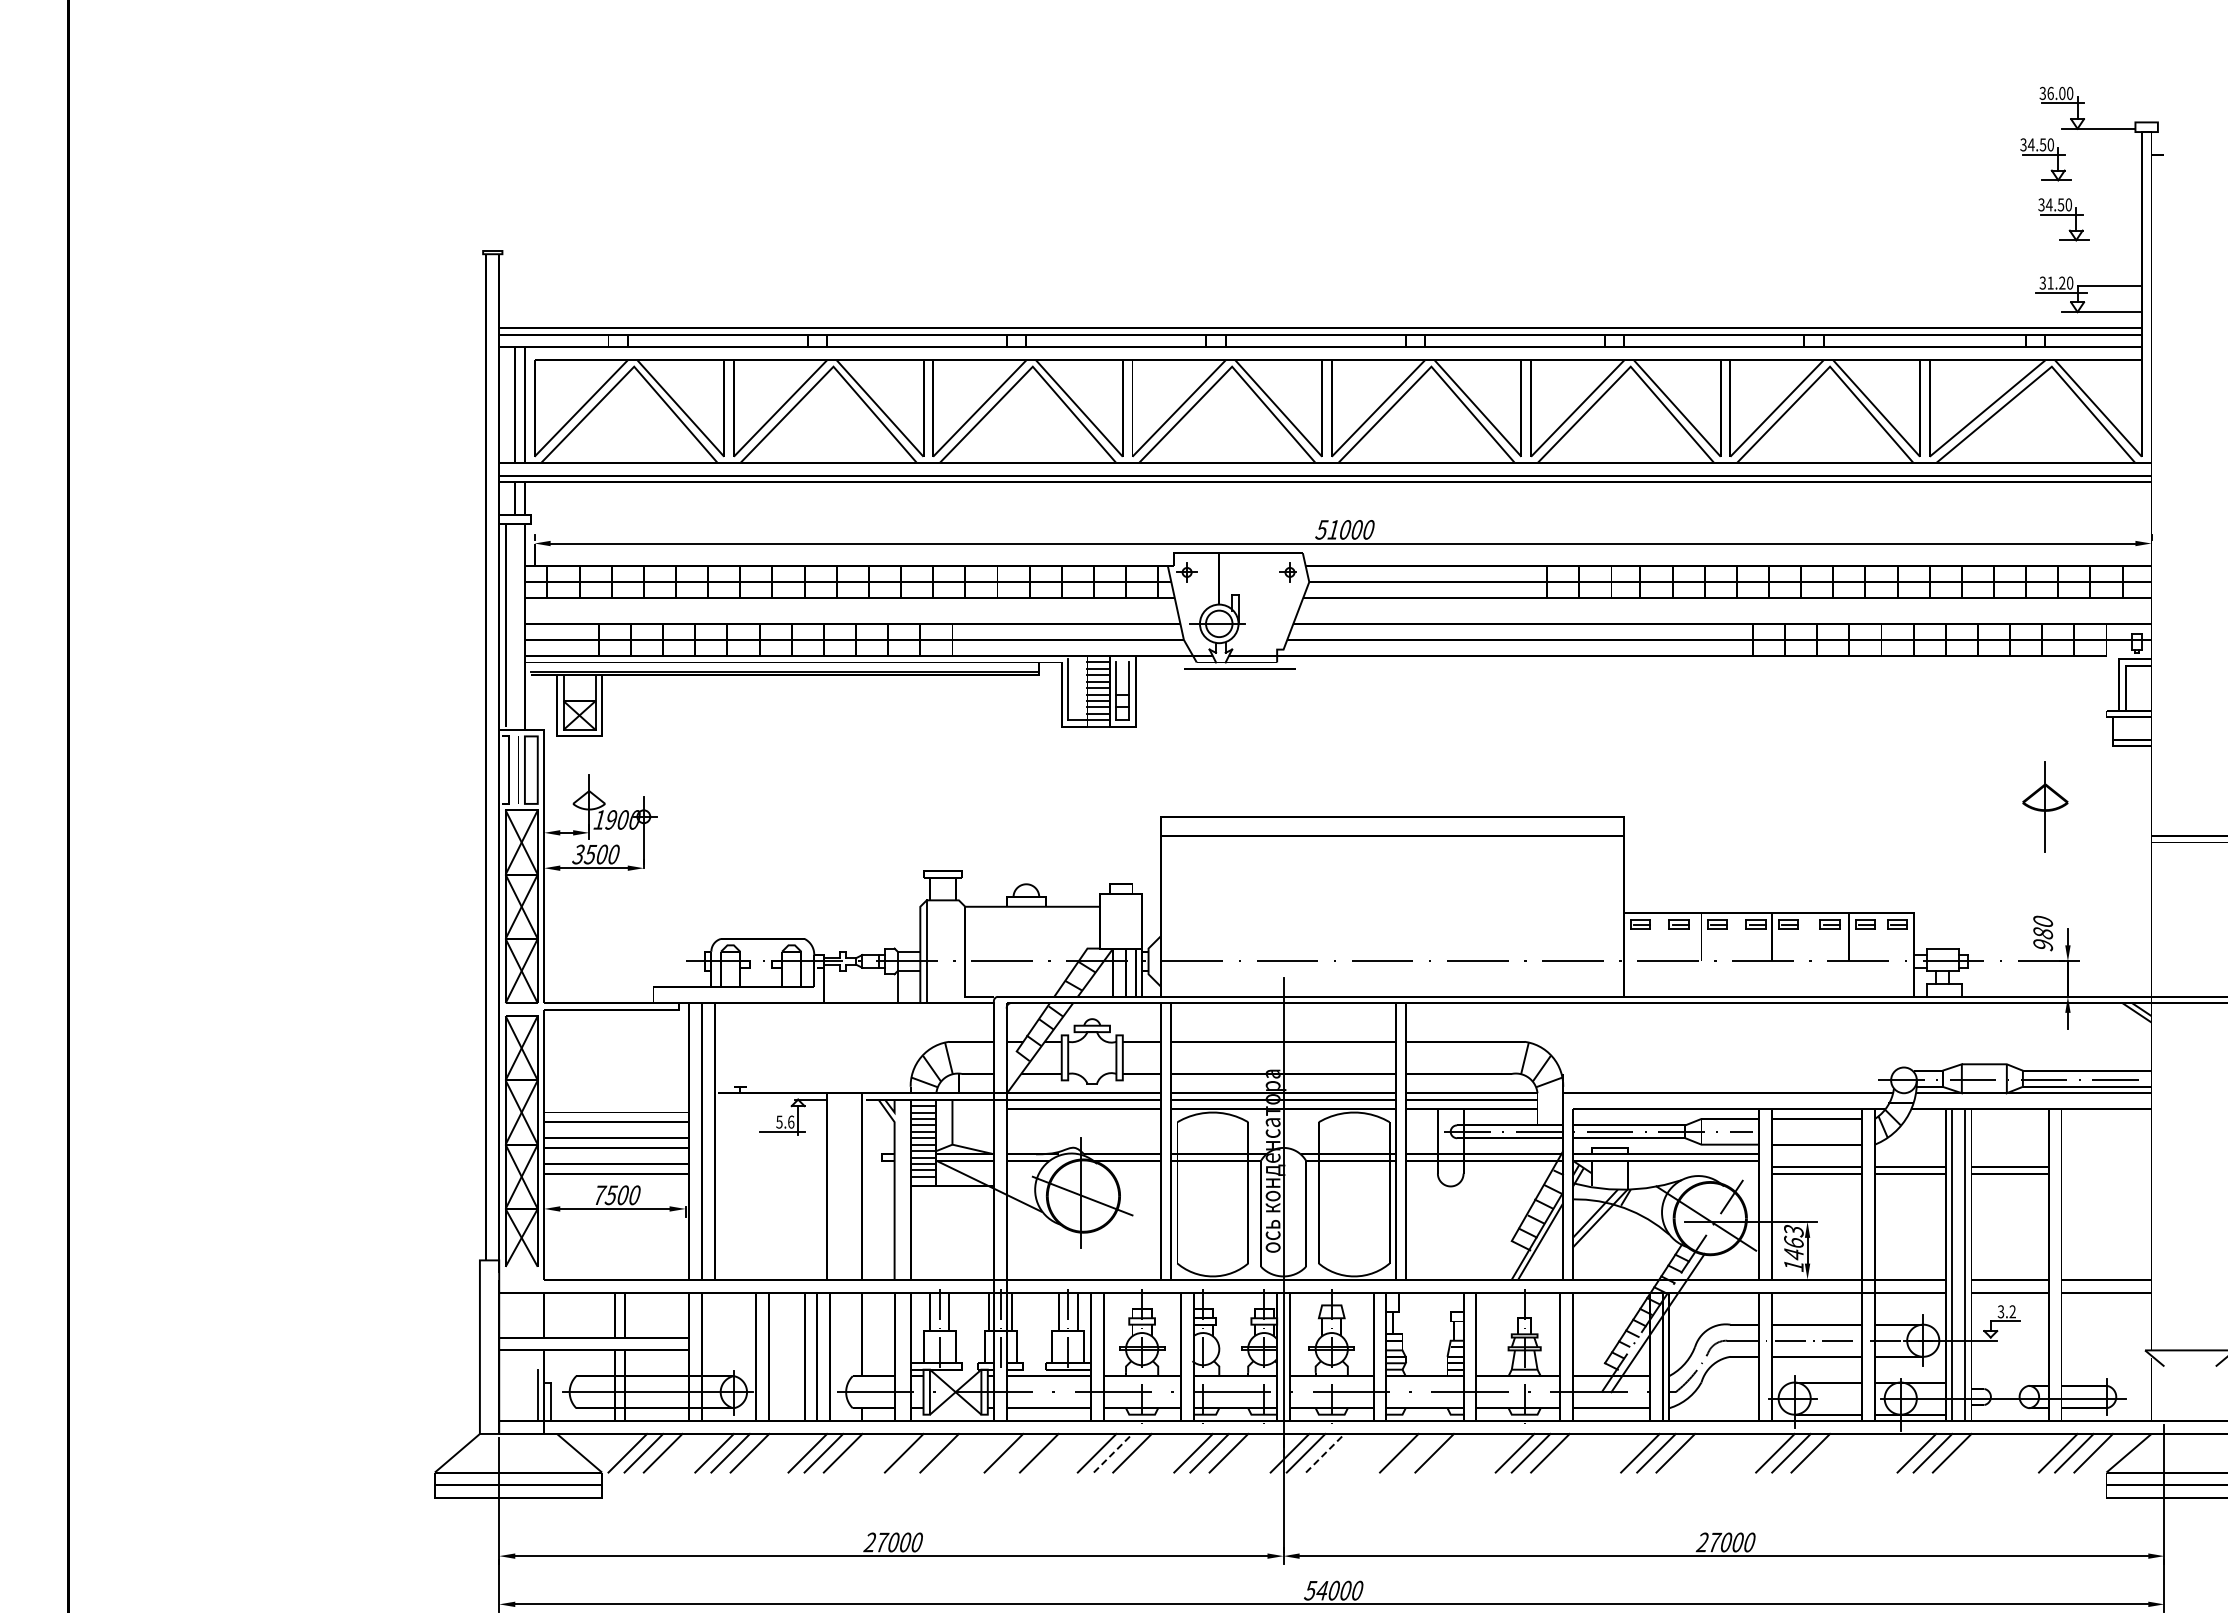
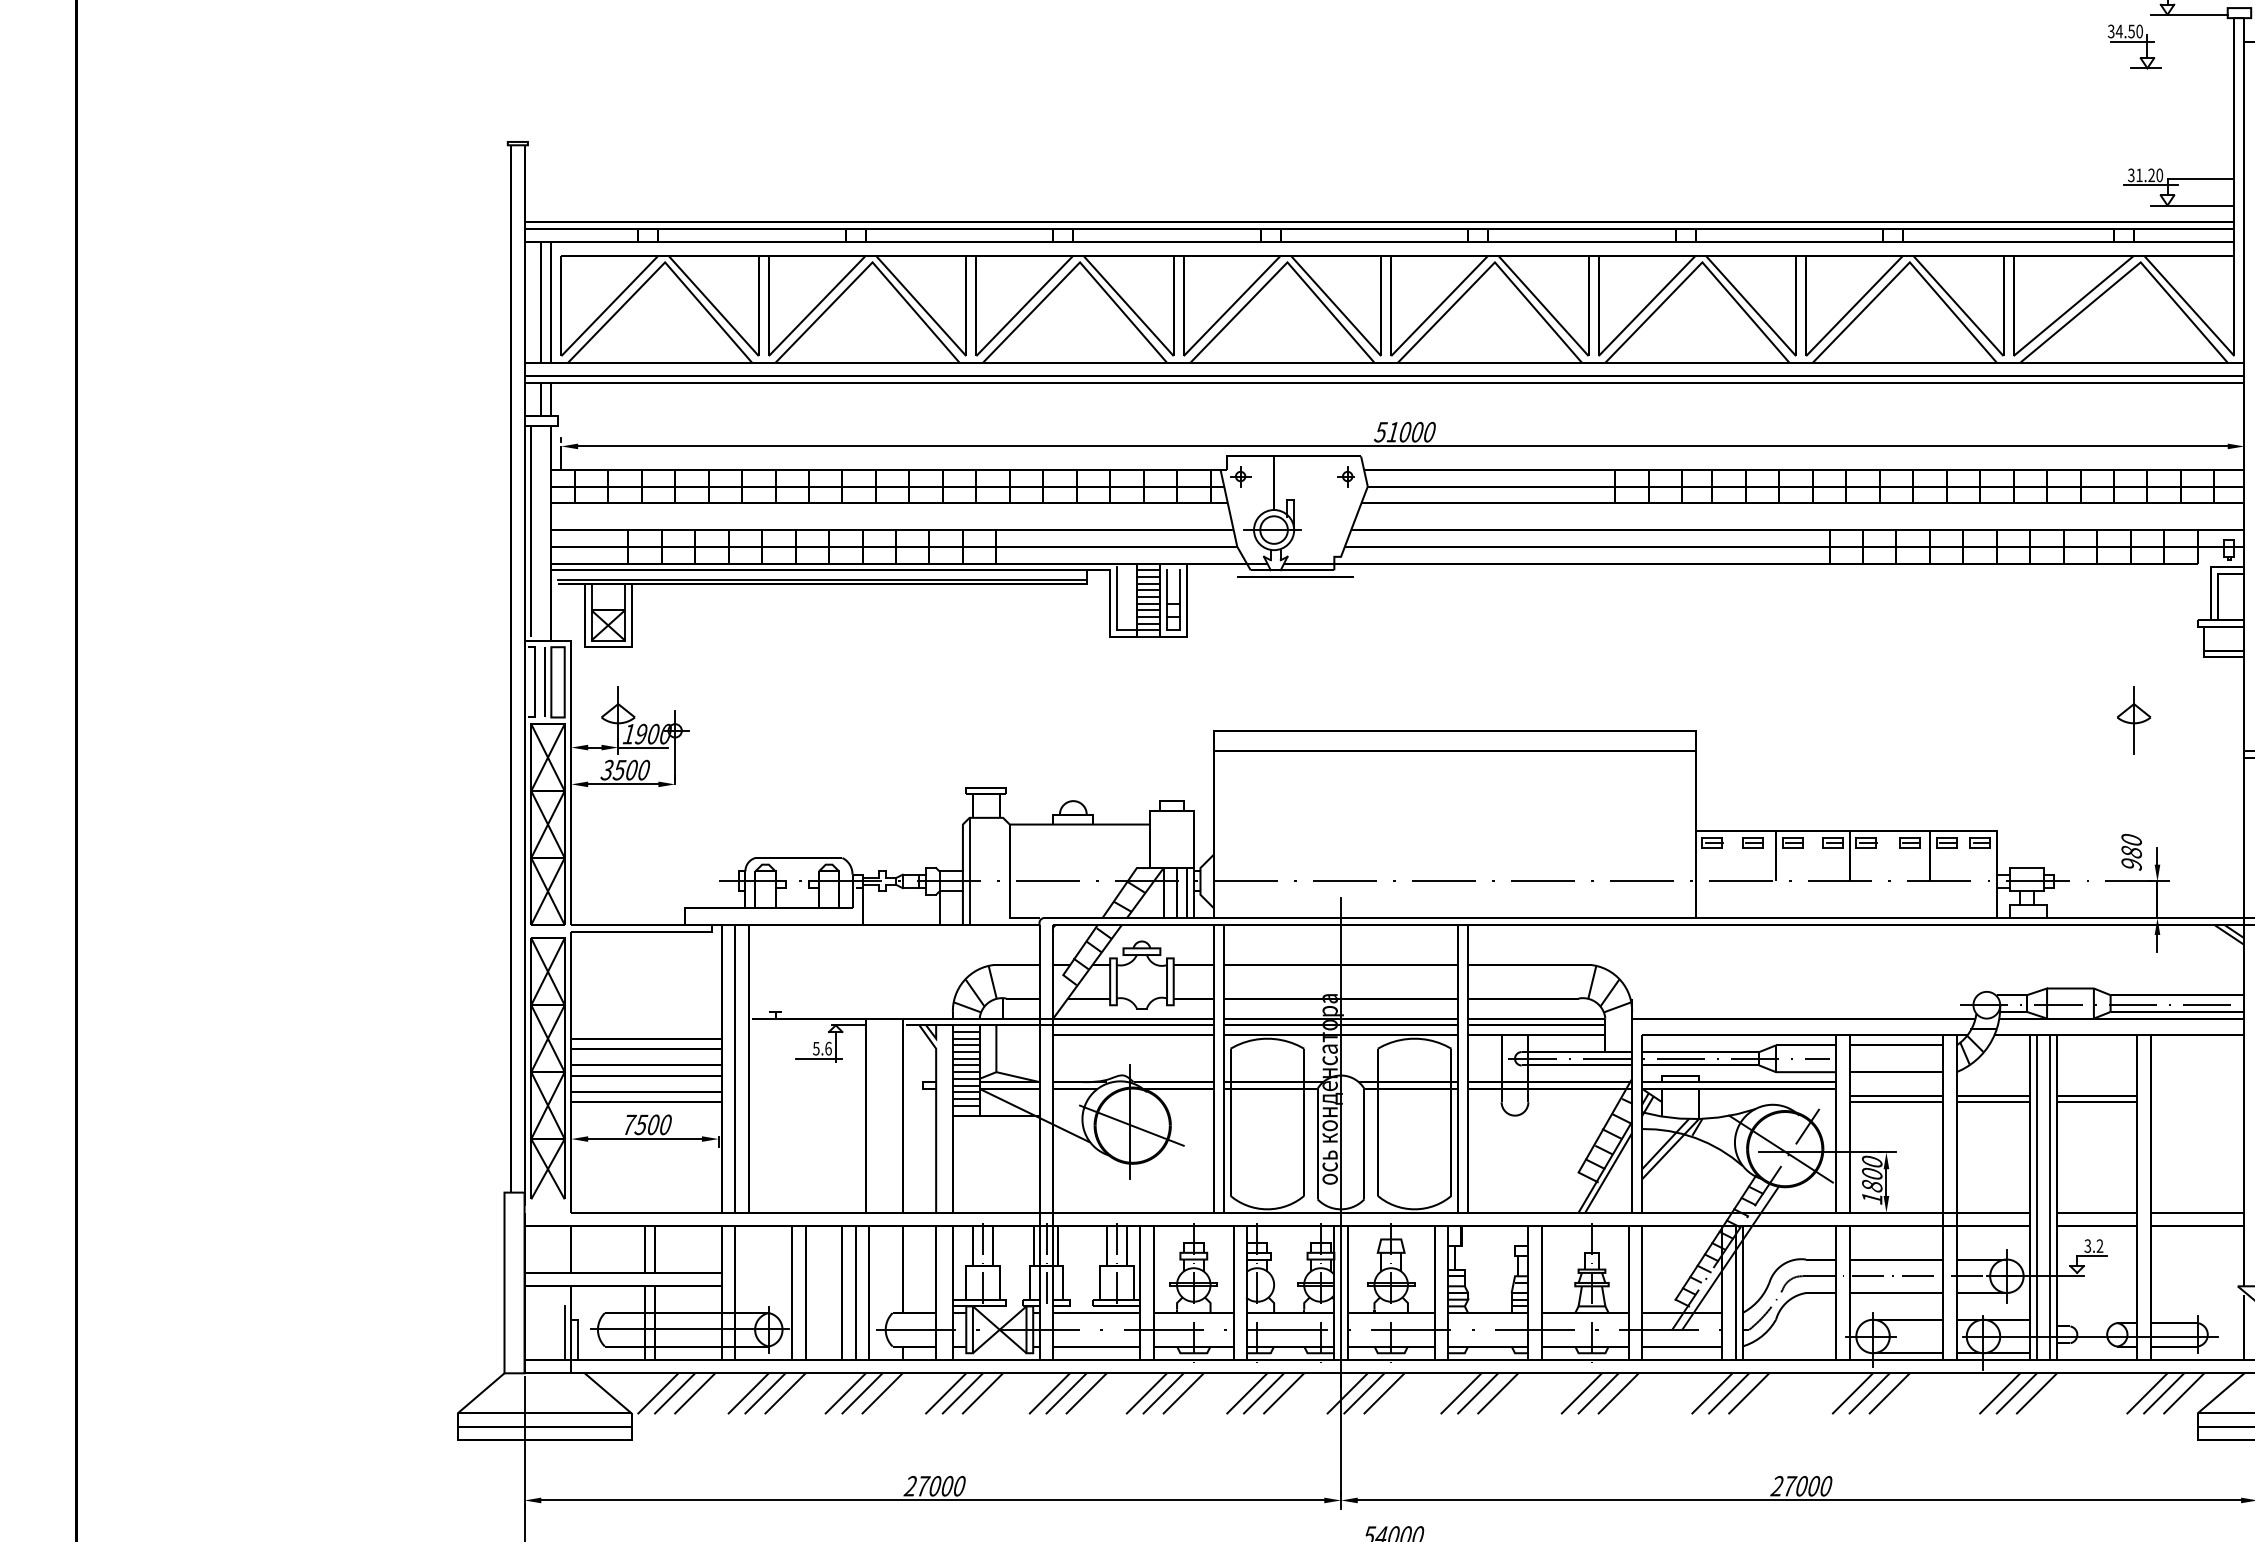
part: (2063, 219) -> (2152, 109), removed
part: (2045, 806) -> (2134, 720), size x0.71
line: (613, 832) -> (643, 747), added
text: (1793, 1242) -> (1871, 1173), 1463 -> 1800
line: (920, 1452) -> (963, 1392), added
line: (1019, 1452) -> (1066, 1392), added
line: (1113, 1452) -> (1164, 1392), dashed -> solid
line: (1325, 1452) -> (1384, 1392), dashed -> solid
line: (1415, 1452) -> (1478, 1392), added

